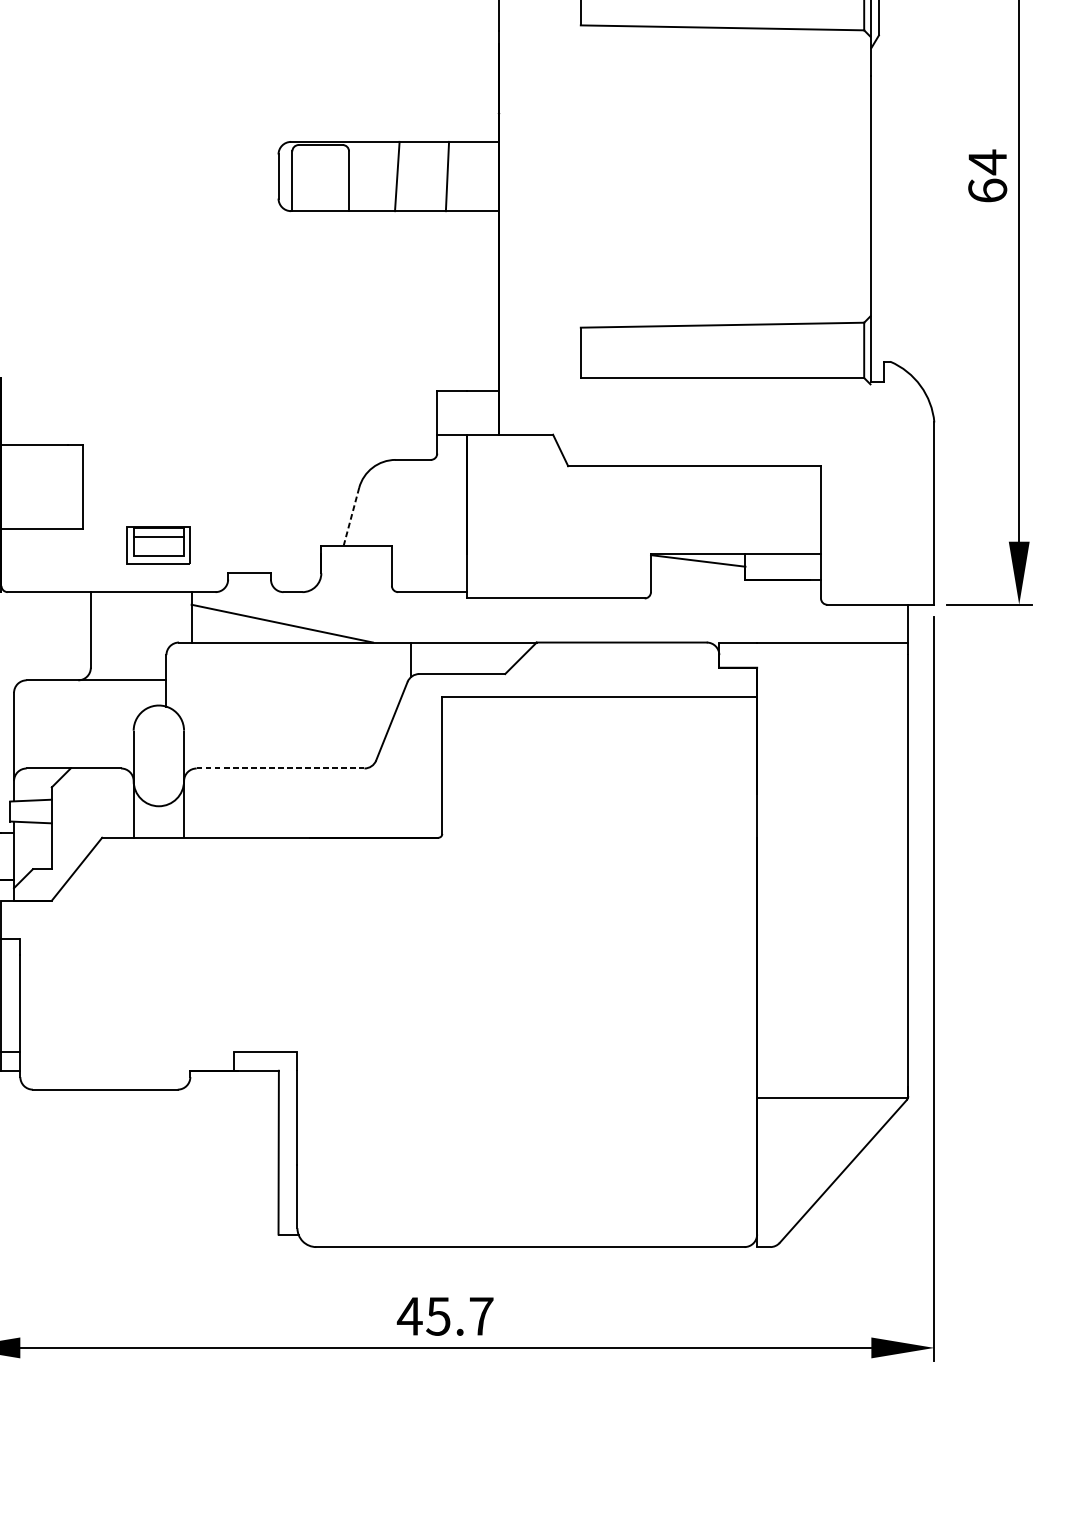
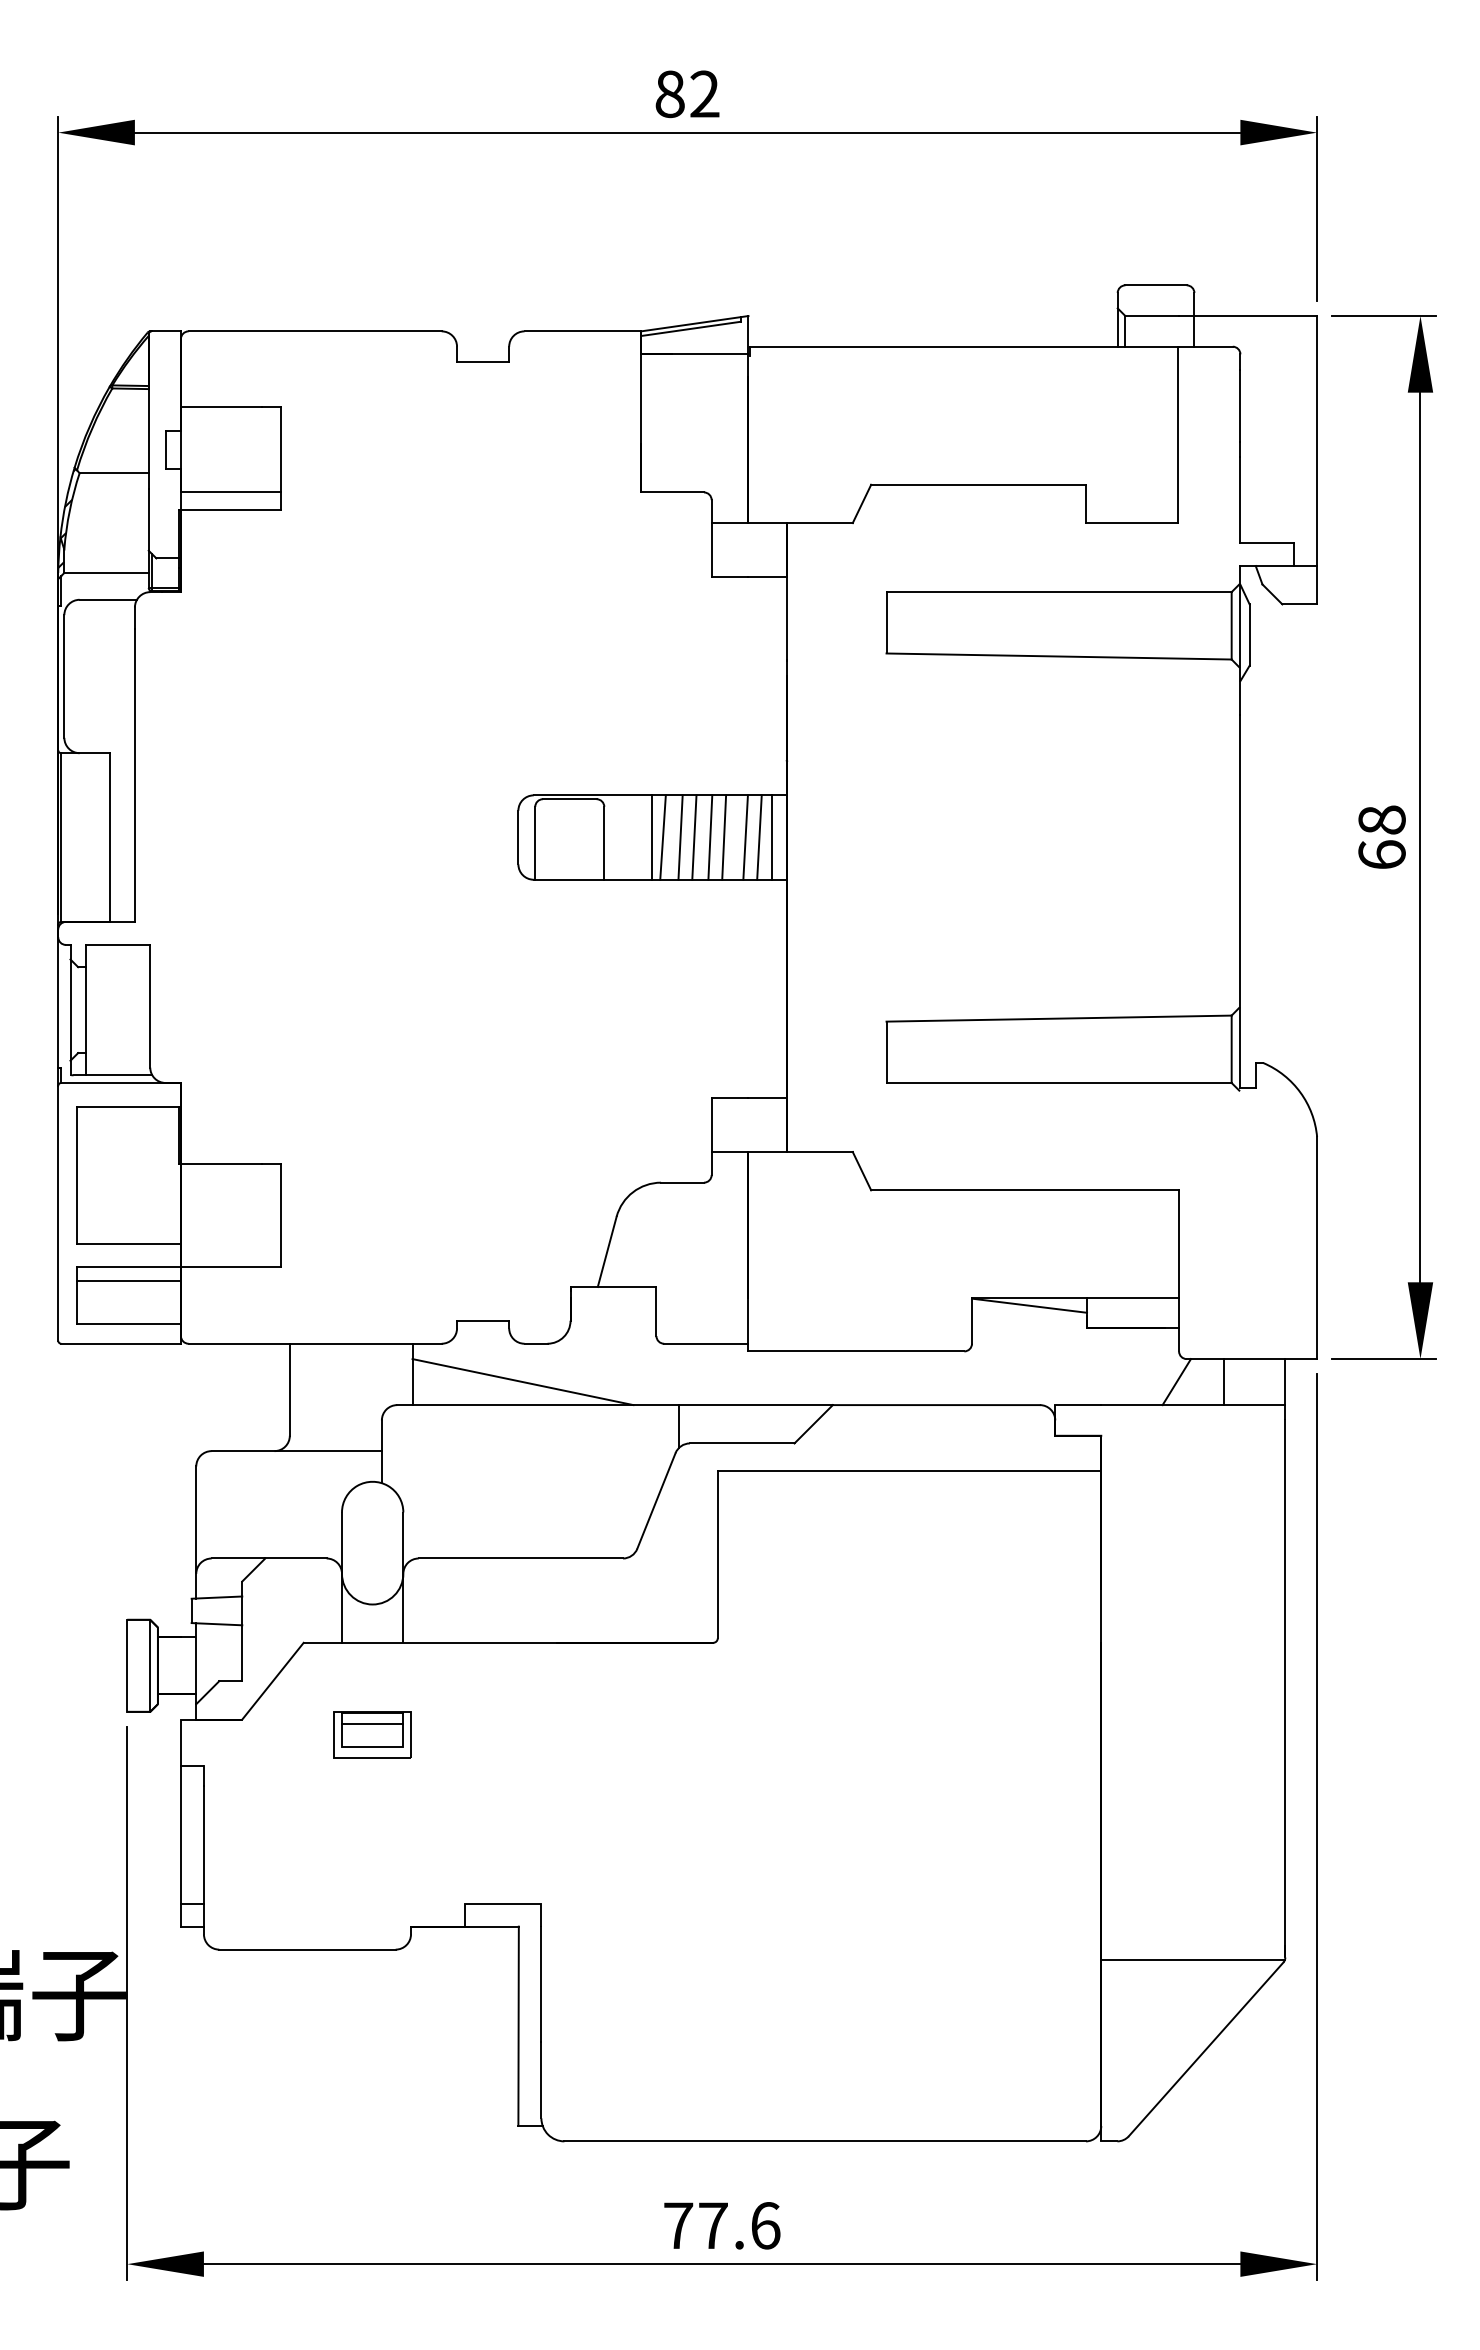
text: (987, 162) -> (1381, 820), 64 -> 68
line: (387, 176) -> (651, 837), added
line: (411, 176) -> (680, 837), added
line: (423, 176) -> (694, 837), added
line: (436, 176) -> (710, 837), added
line: (465, 176) -> (745, 837), added
line: (476, 176) -> (759, 837), added
line: (486, 176) -> (771, 837), added
line: (351, 517) -> (607, 1252), dashed -> solid
part: (158, 545) -> (372, 1734), moved
line: (818, 623) -> (1176, 1382), added
line: (857, 623) -> (1223, 1382), added
line: (281, 768) -> (521, 1558), dashed -> solid
text: (445, 1316) -> (721, 2225), 45.7 -> 77.6

